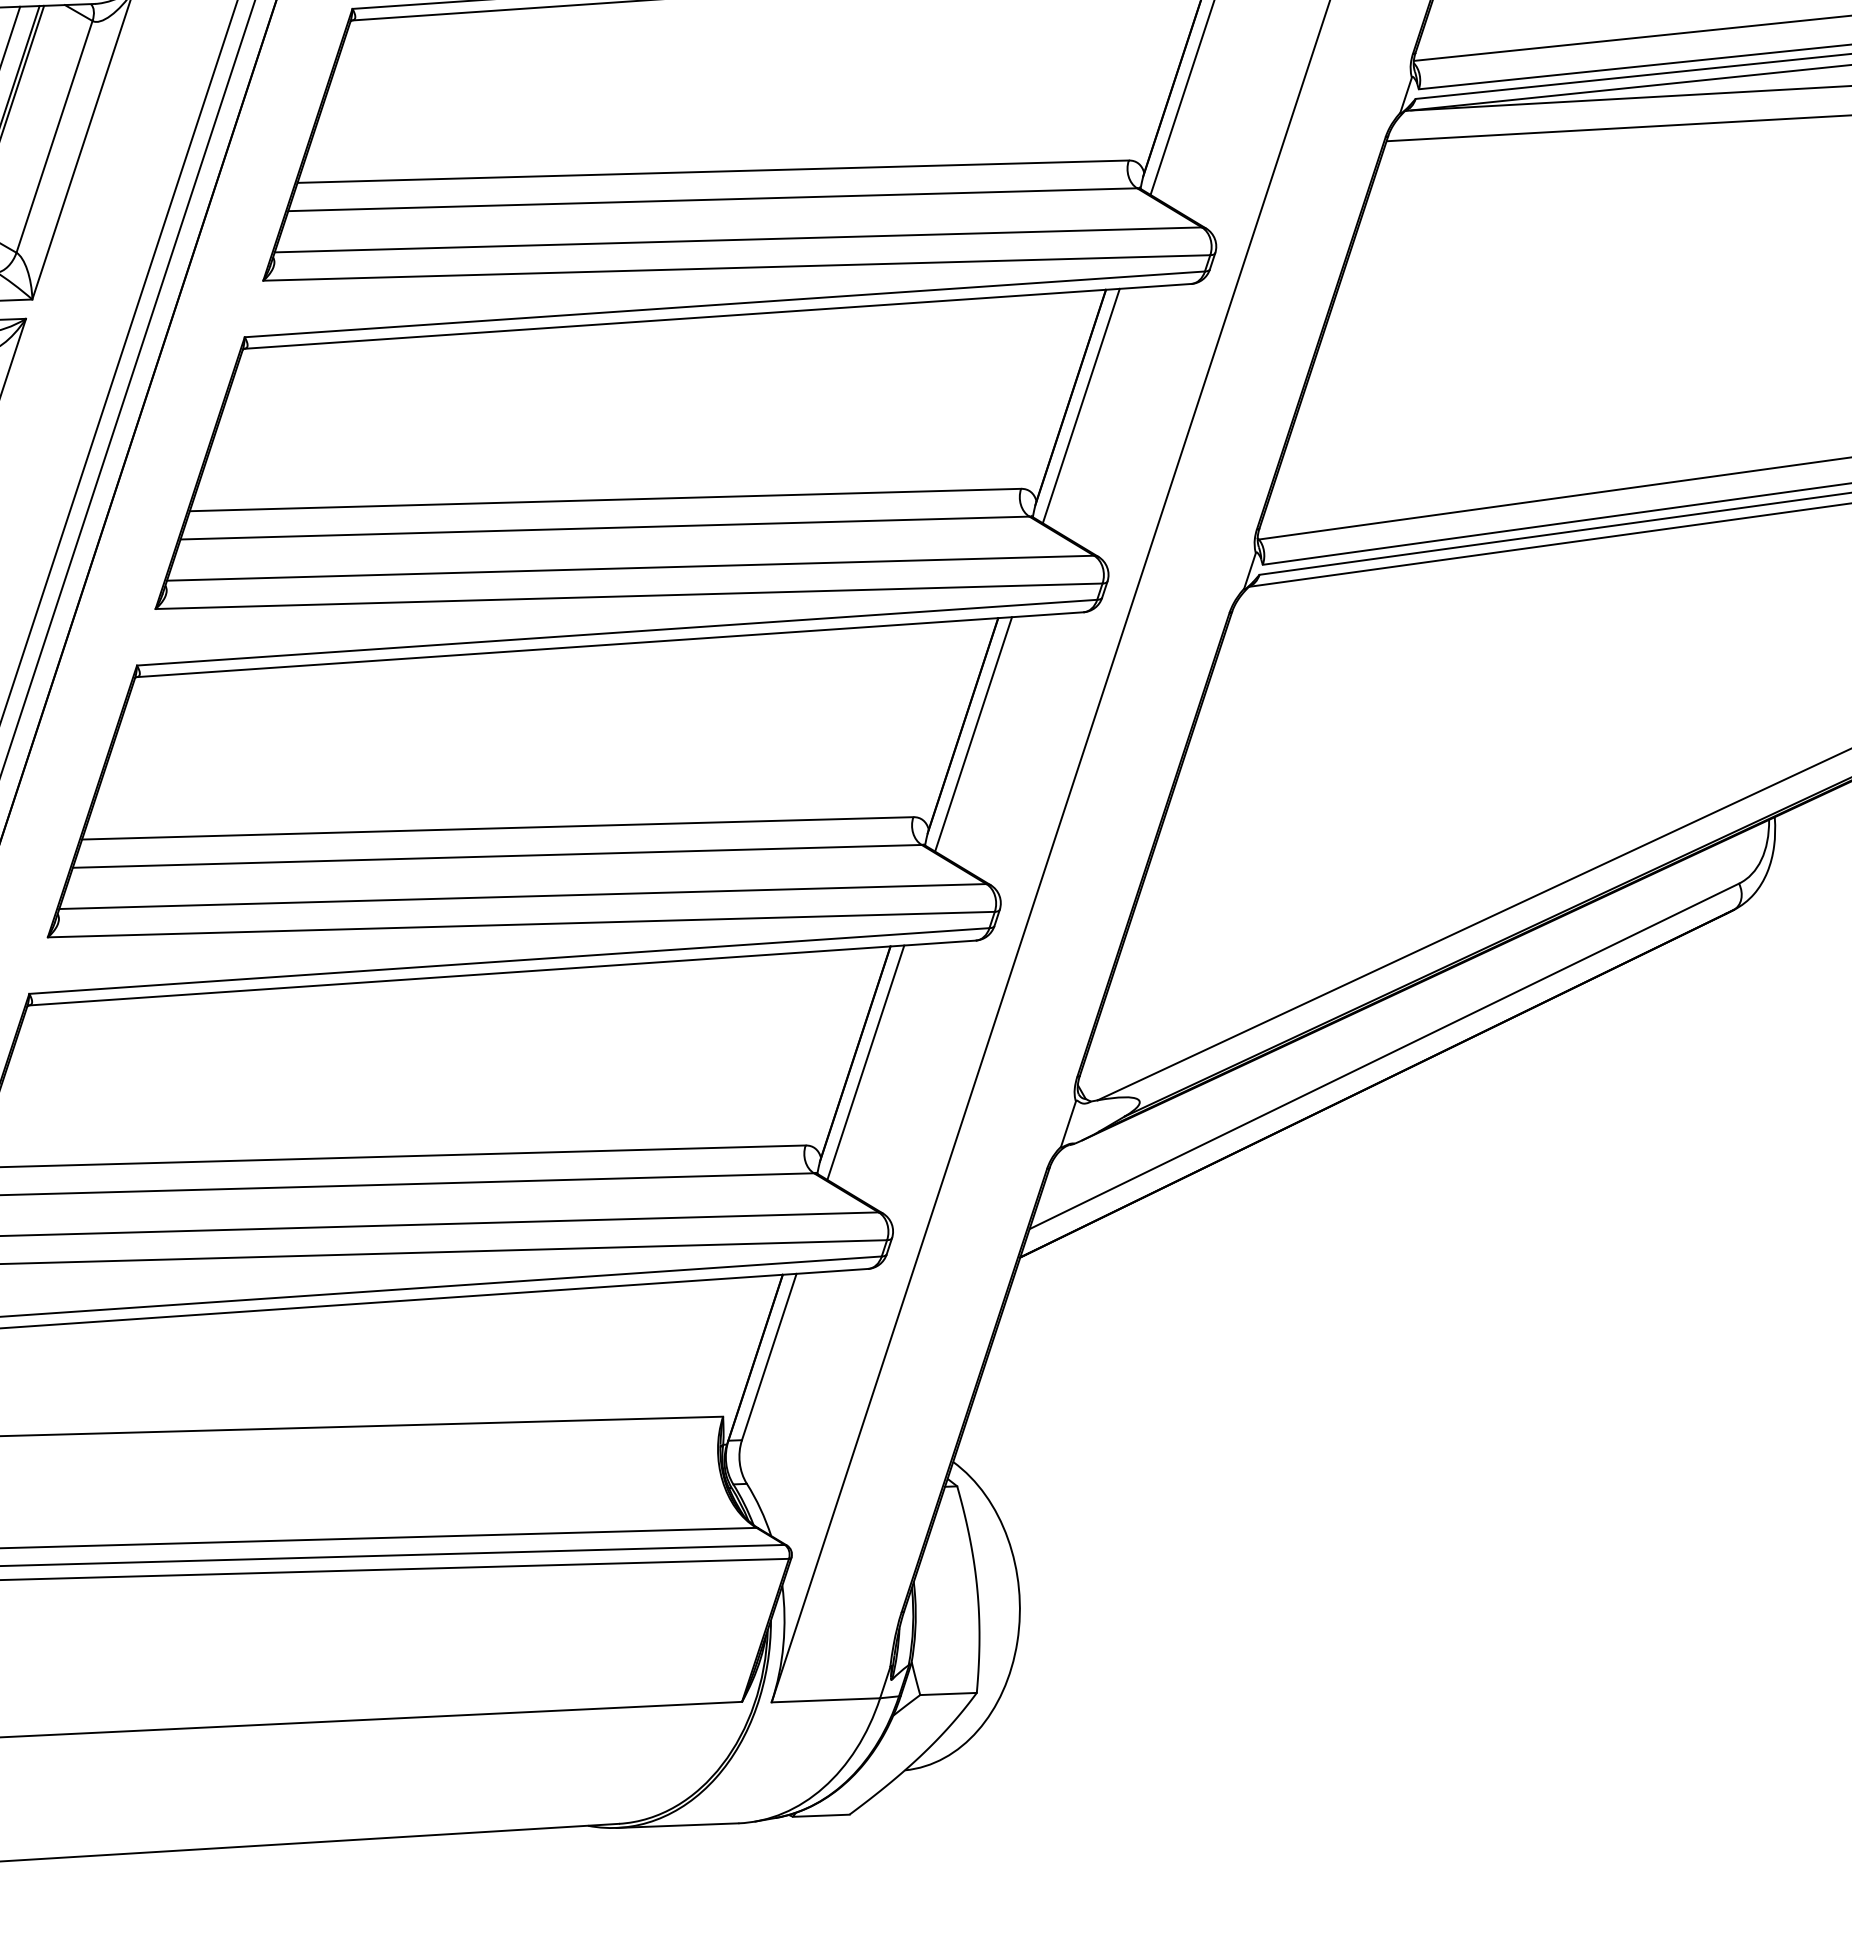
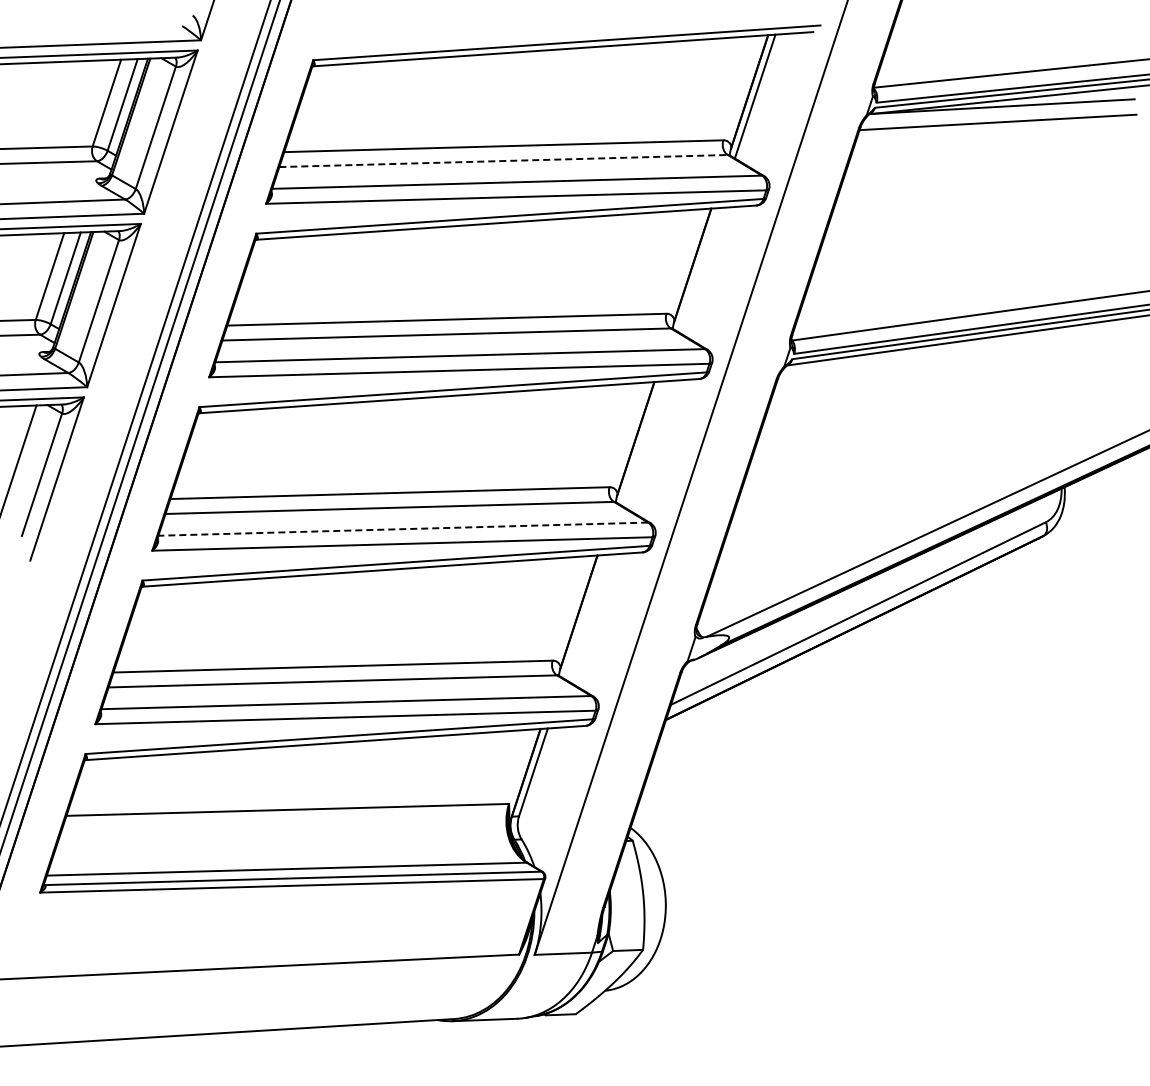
line: (714, 200) -> (504, 161), solid -> dashed
line: (1079, 405) -> (697, 269), removed
line: (973, 734) -> (641, 443), removed
line: (523, 897) -> (403, 529), solid -> dashed
line: (865, 1061) -> (584, 616), removed

